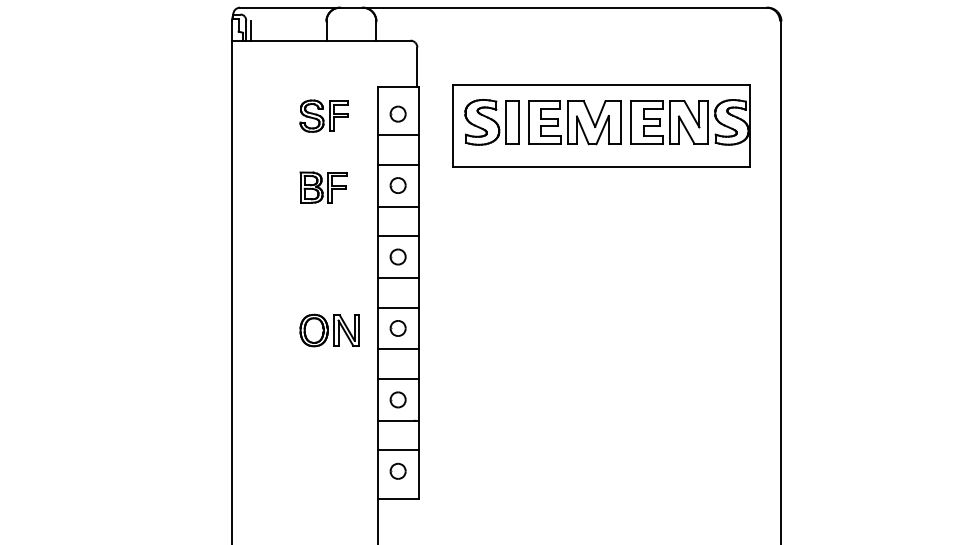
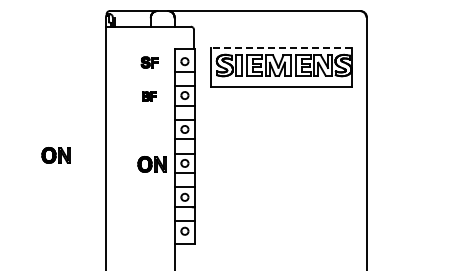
line: (601, 84) -> (281, 47), solid -> dashed
part: (323, 115) -> (149, 62), size x0.7
part: (323, 187) -> (149, 96), size x0.6
part: (125, 311) -> (55, 155), added

